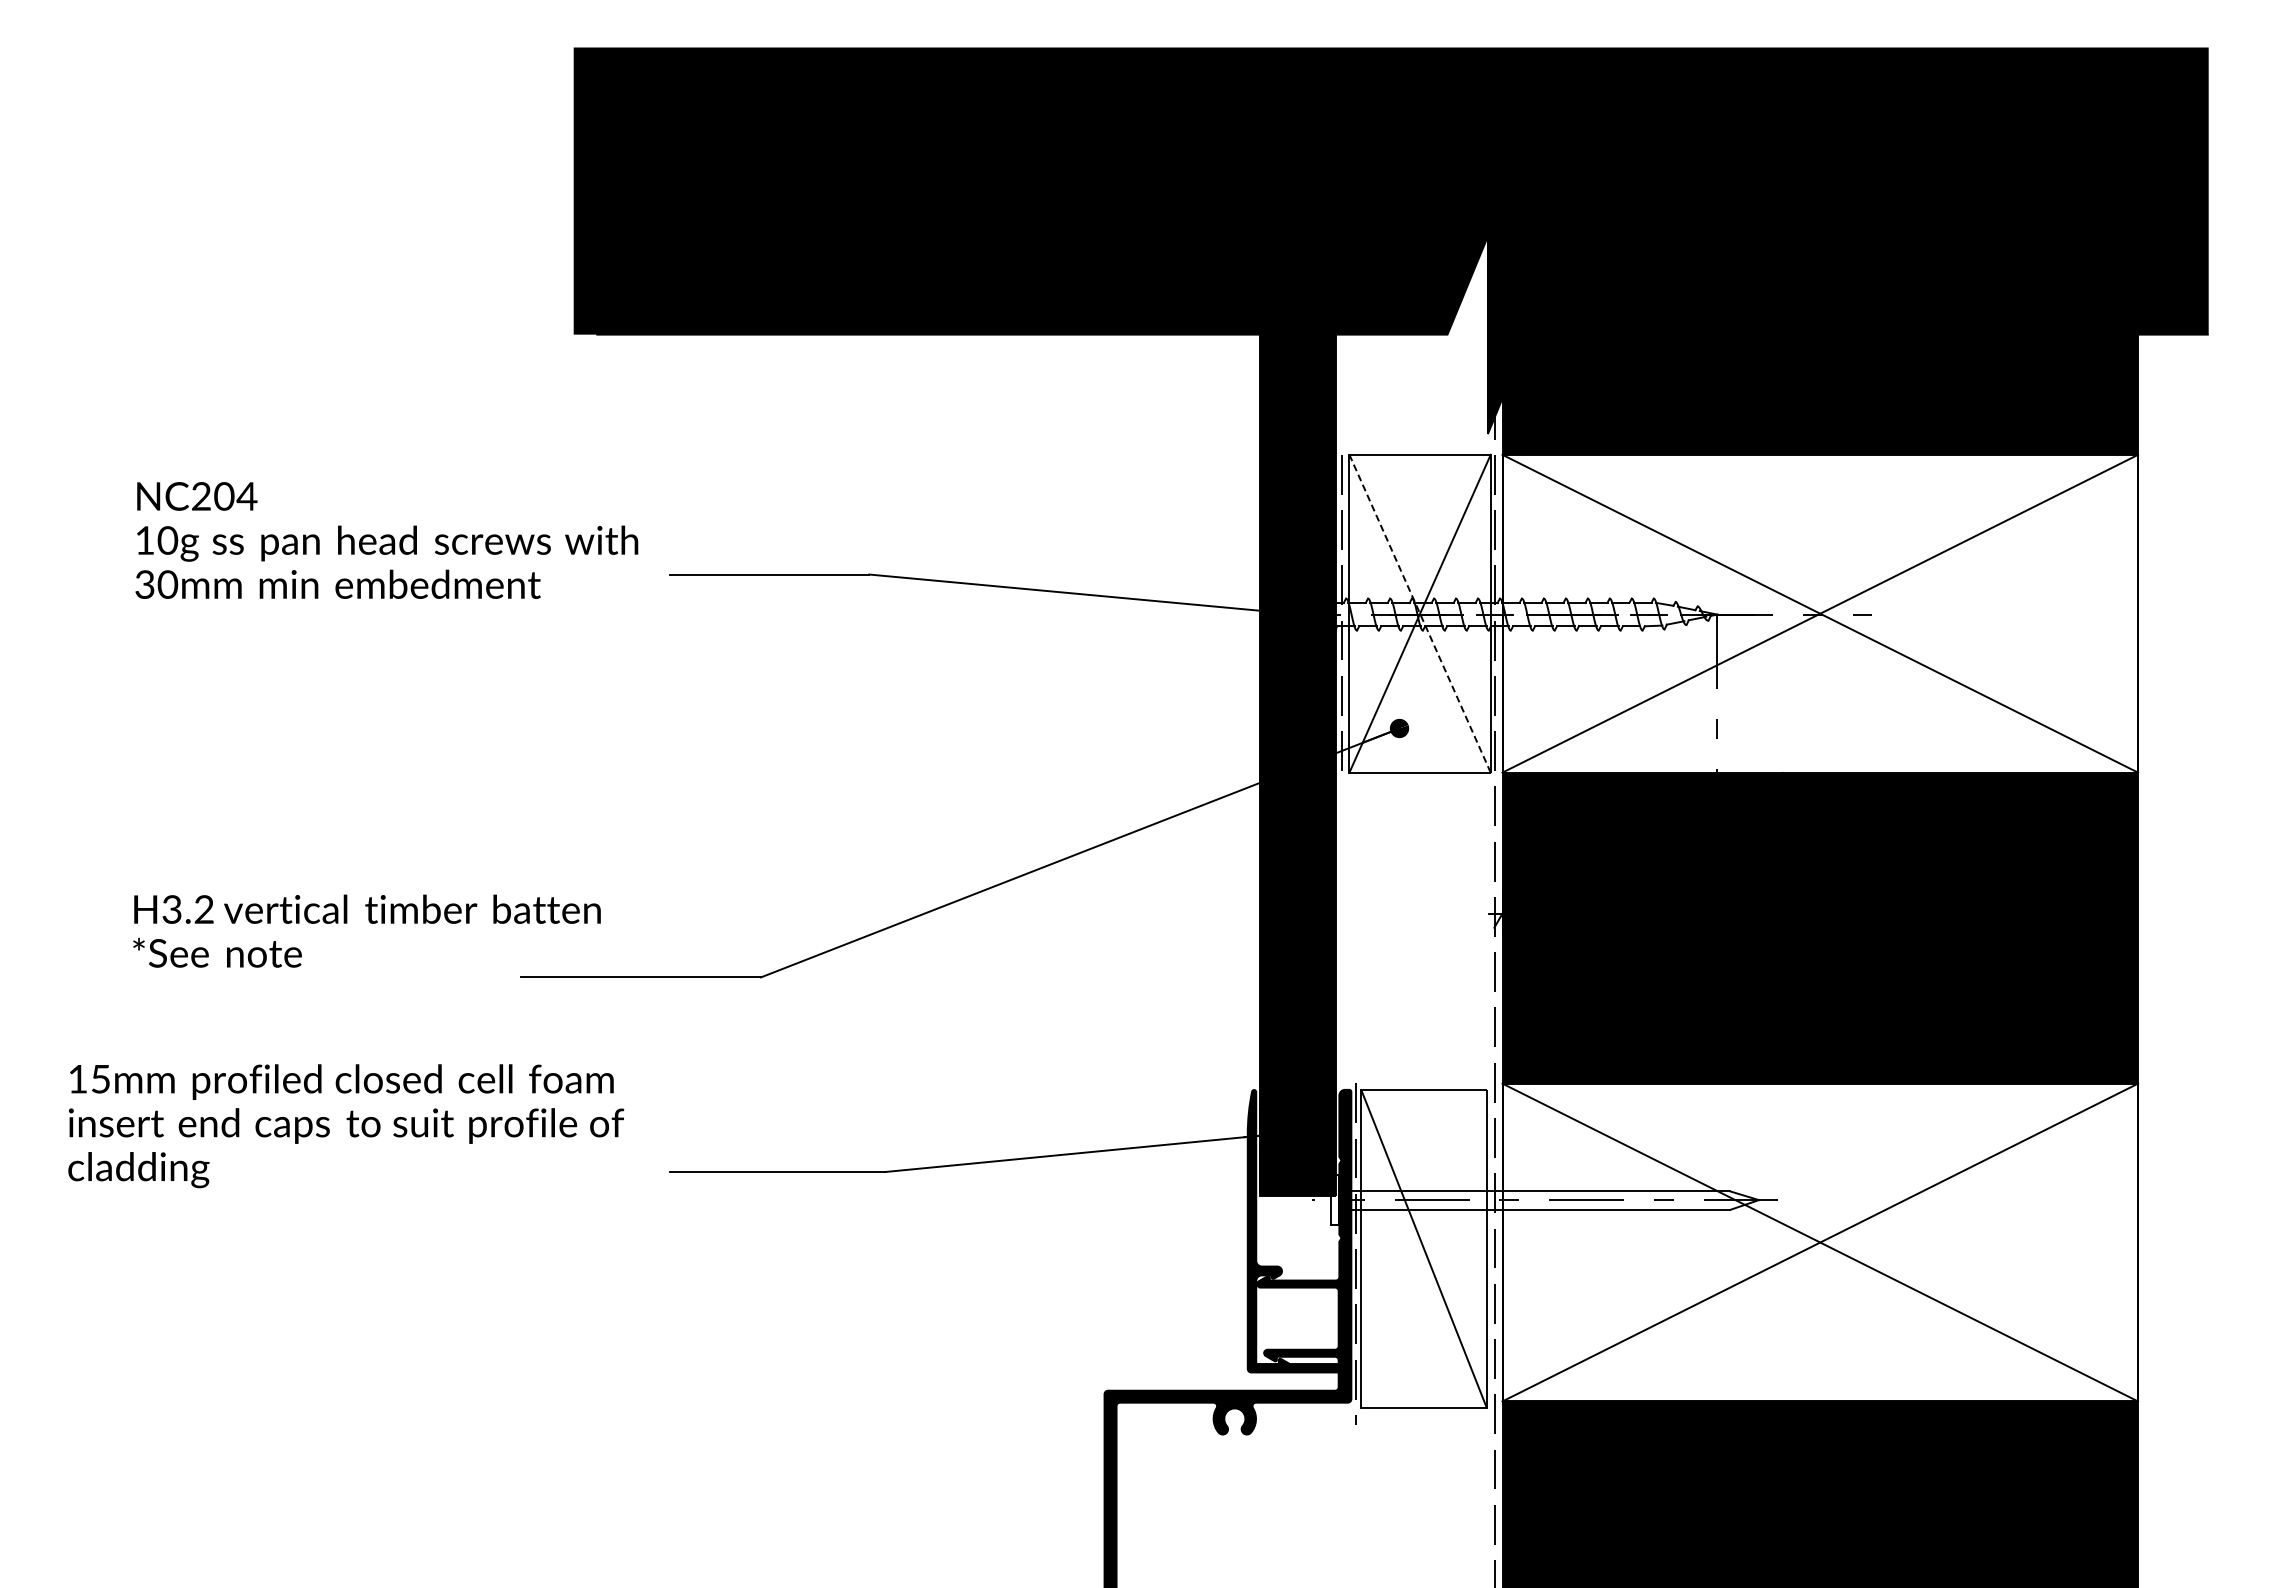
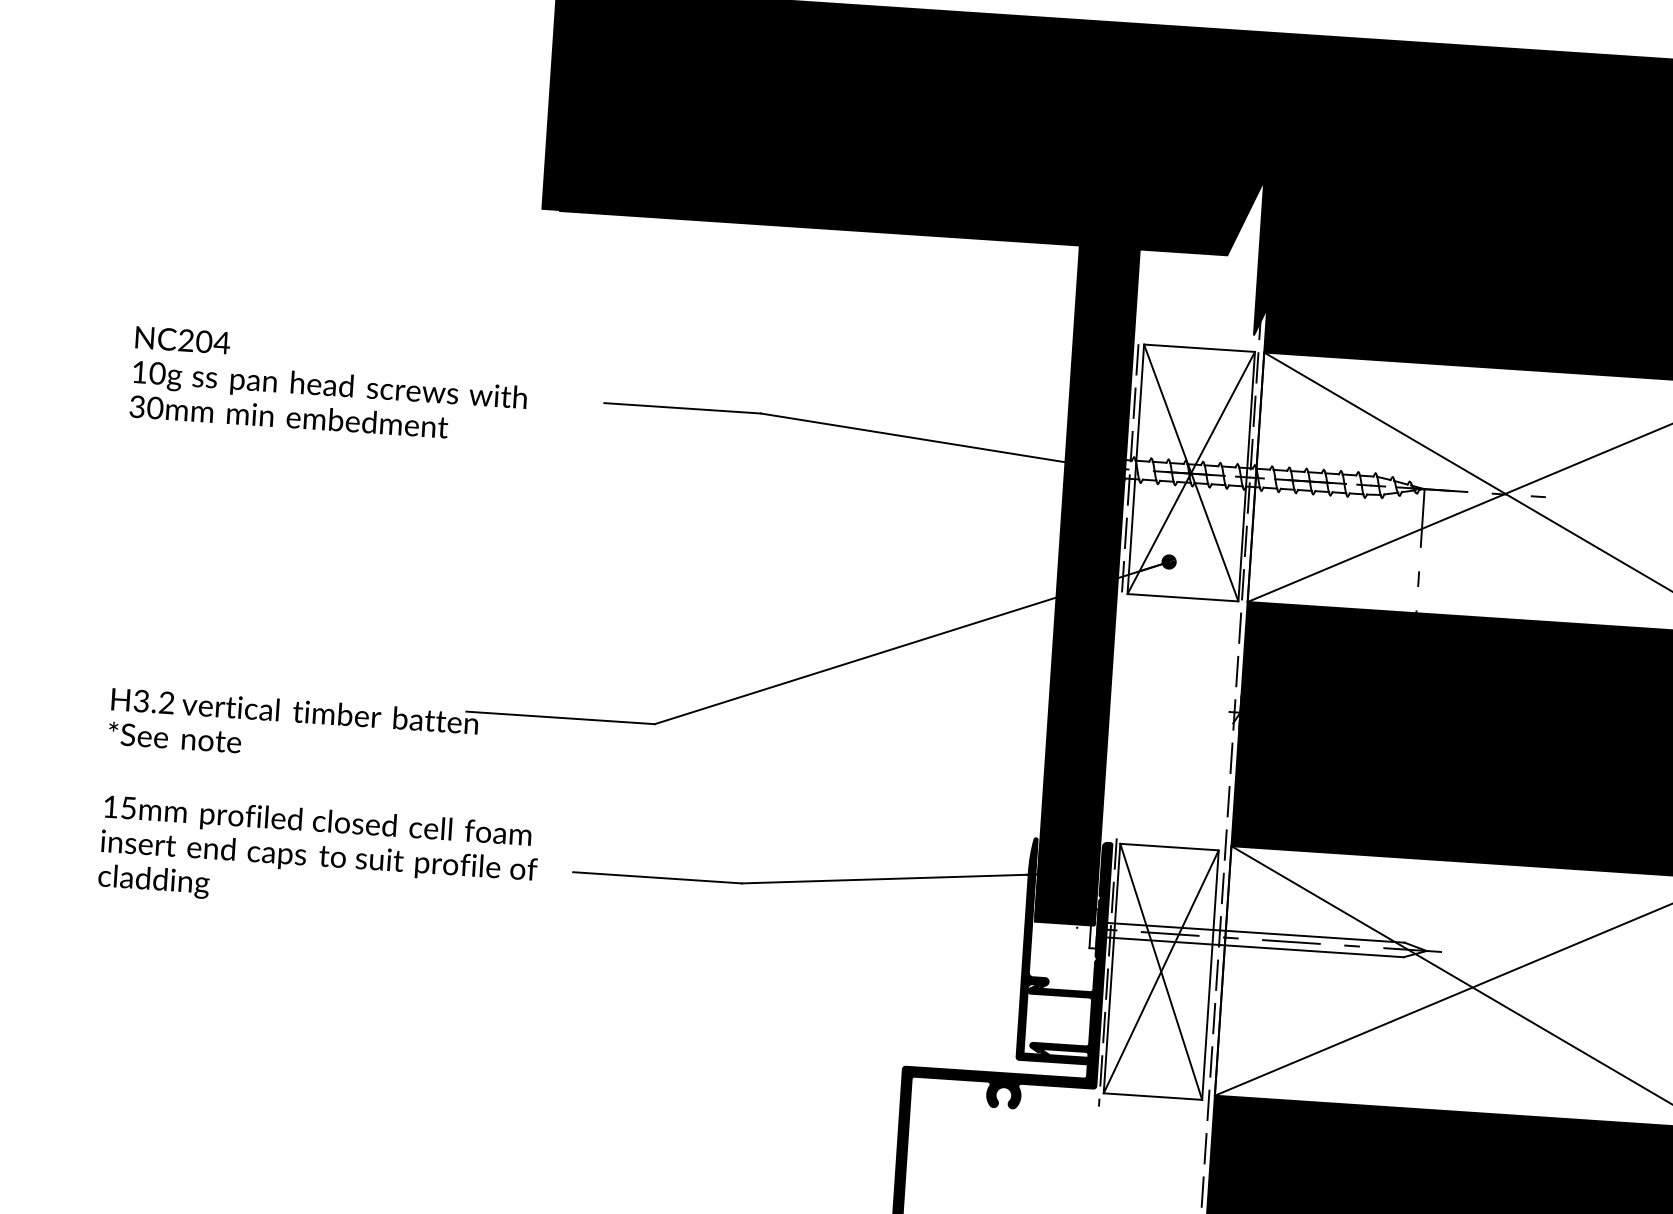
text: (386, 540) -> (329, 384), moved
line: (1420, 613) -> (1191, 472), dashed -> solid
text: (366, 930) -> (293, 727), moved
text: (346, 1126) -> (319, 858), moved
line: (1423, 1248) -> (1160, 971), added

